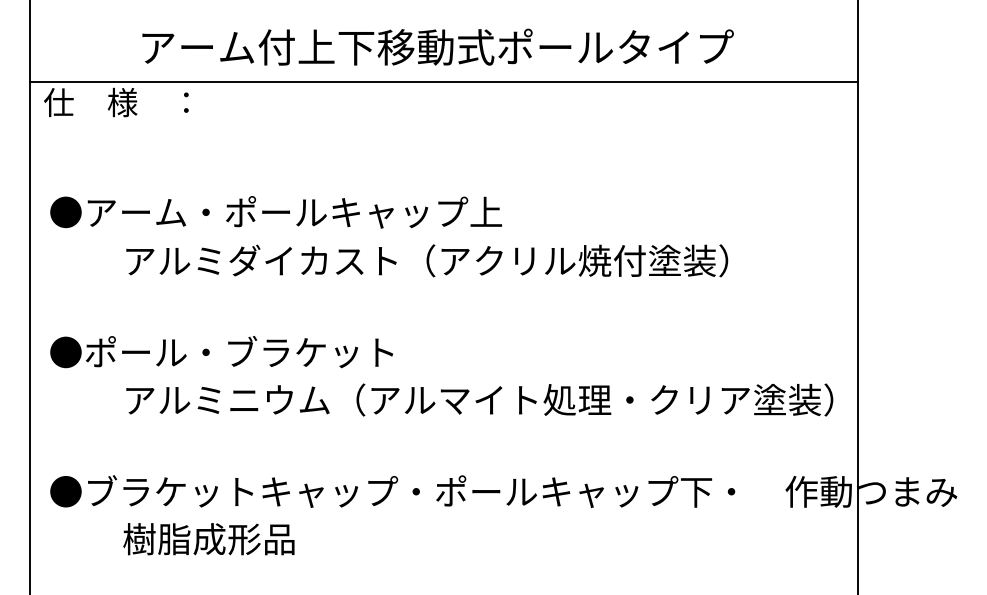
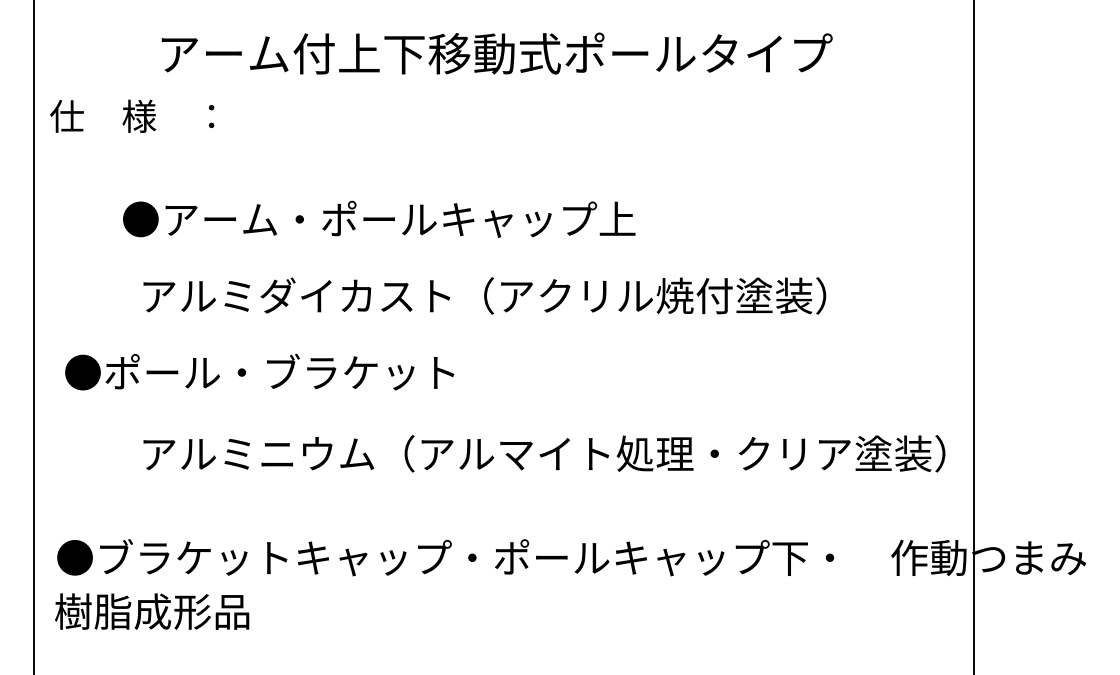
line: (443, 81) -> (503, 92), removed
text: (275, 212) -> (378, 219), moved
text: (221, 352) -> (259, 372), moved
text: (208, 539) -> (151, 612), moved

